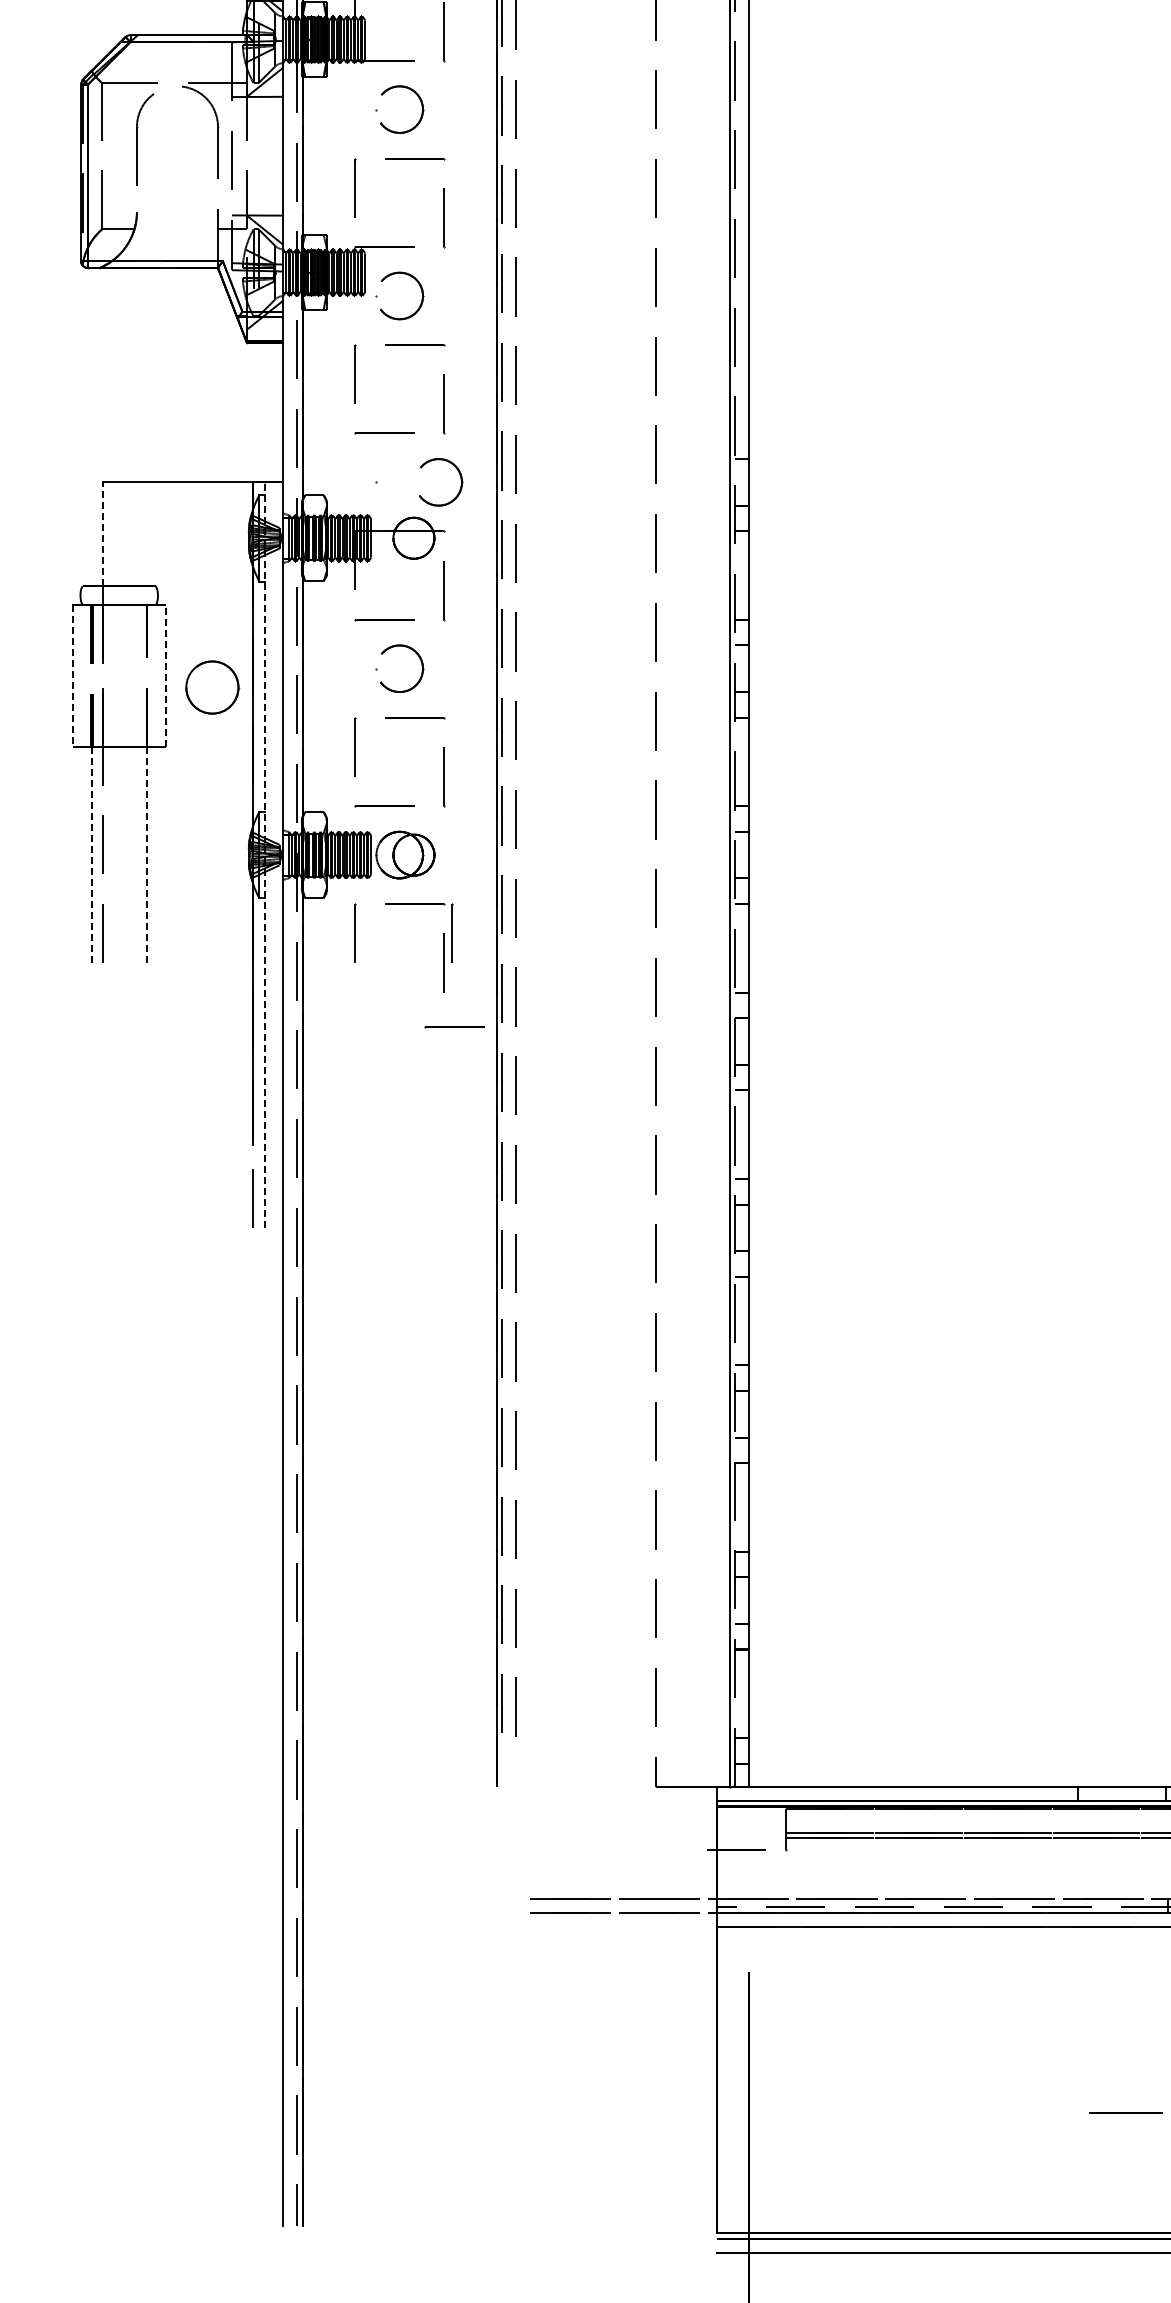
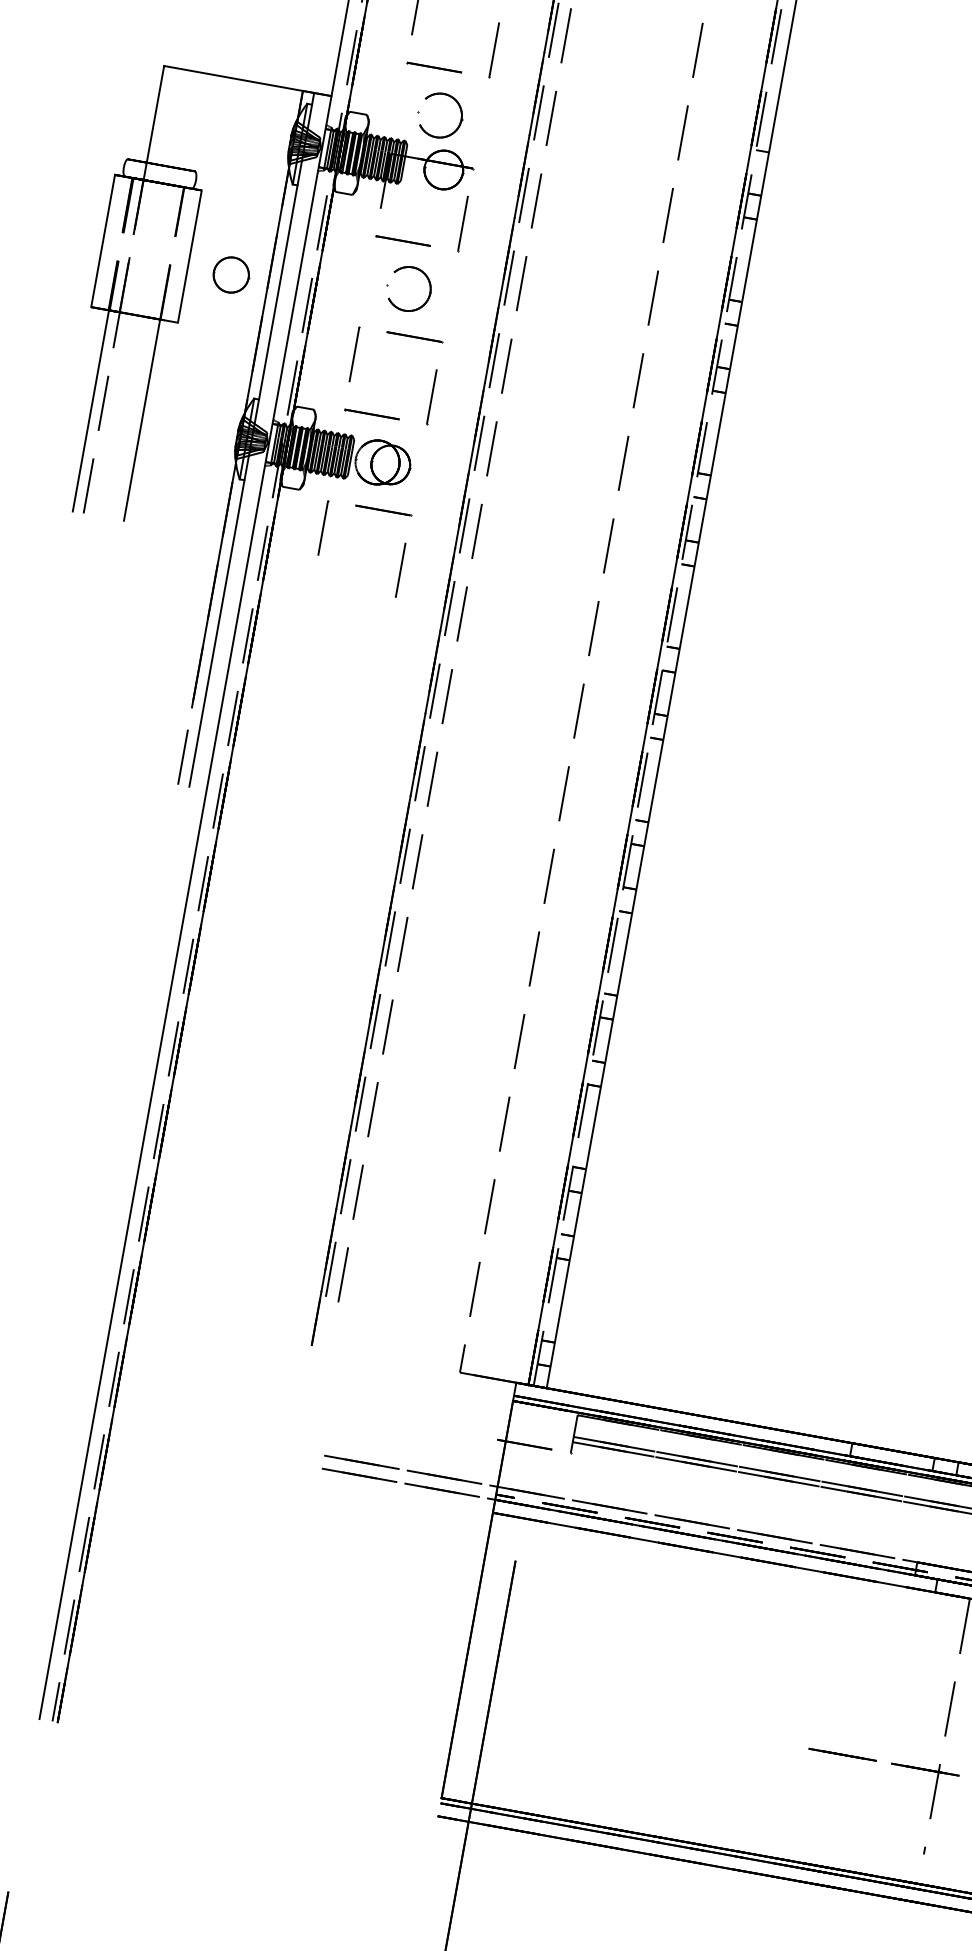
part: (460, 479) -> (460, 116), moved
line: (103, 534) -> (155, 114), dashed -> solid
line: (165, 675) -> (189, 256), dashed -> solid
line: (72, 676) -> (102, 241), dashed -> solid
part: (212, 686) -> (231, 274), size x0.71
line: (146, 854) -> (141, 419), dashed -> solid
line: (91, 855) -> (90, 411), dashed -> solid
line: (264, 855) -> (251, 440), dashed -> solid
line: (452, 932) -> (413, 543), removed
line: (454, 1027) -> (399, 632), removed

